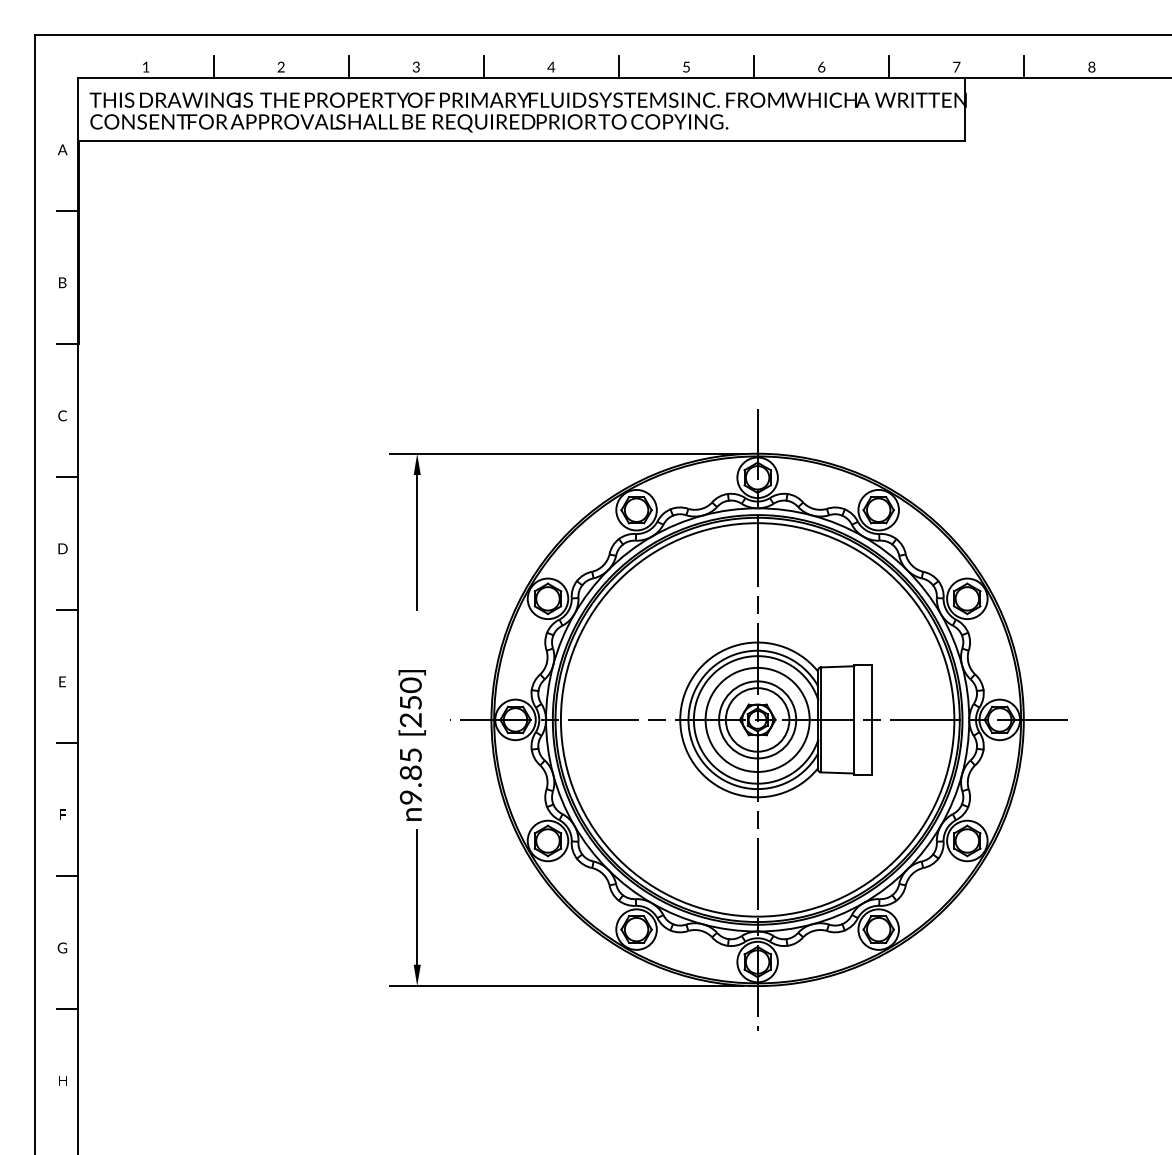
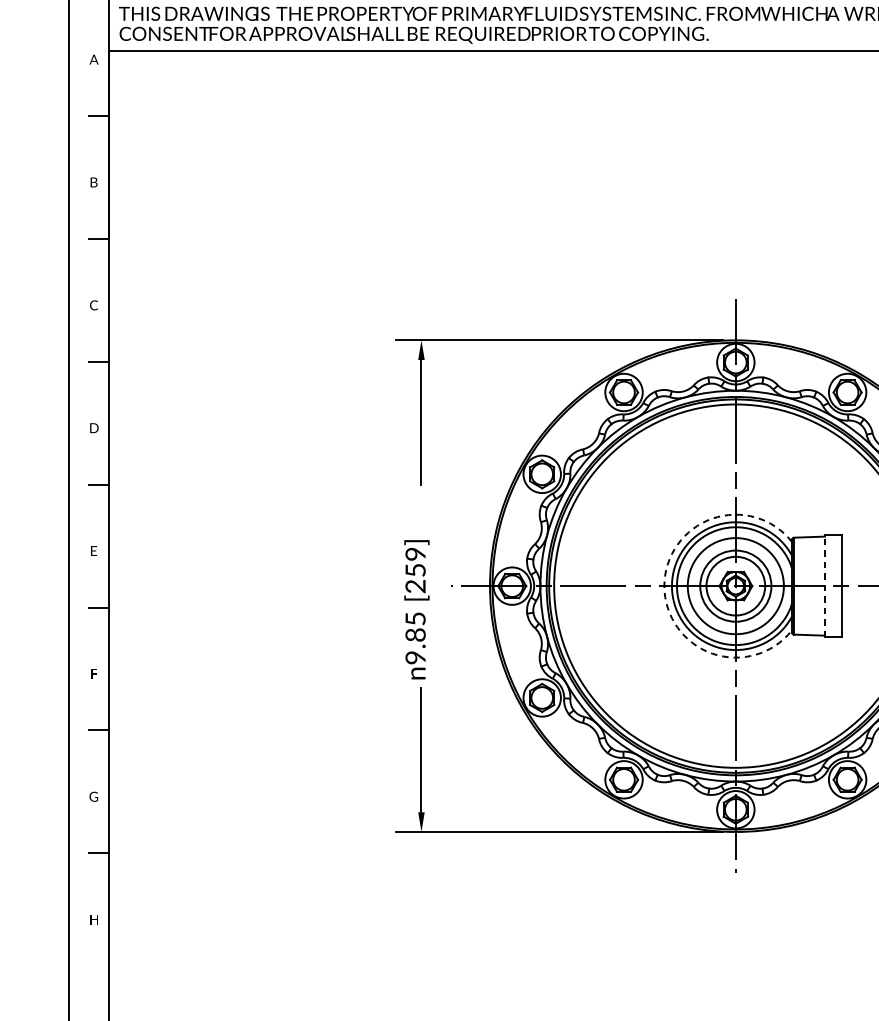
text: (411, 685) -> (416, 554), [250] -> [259]
arc: (680, 719) -> (664, 585), solid -> dashed
line: (854, 719) -> (825, 585), solid -> dashed

